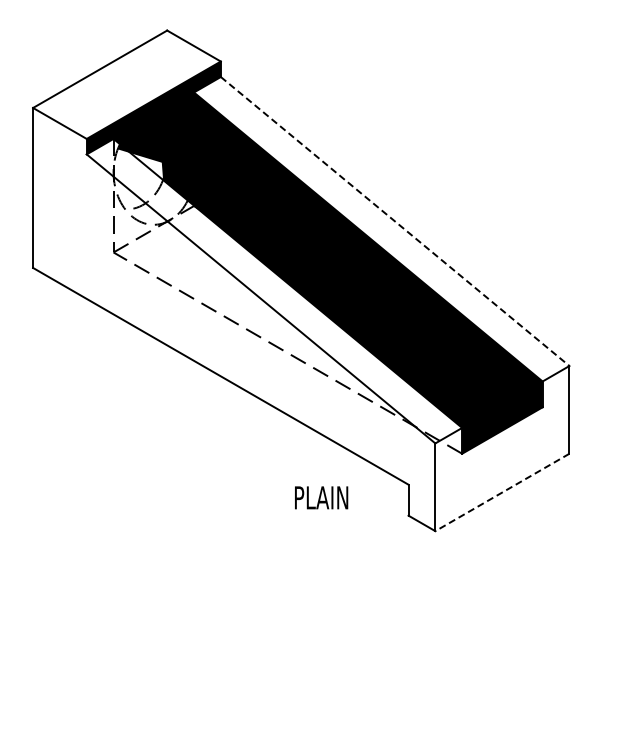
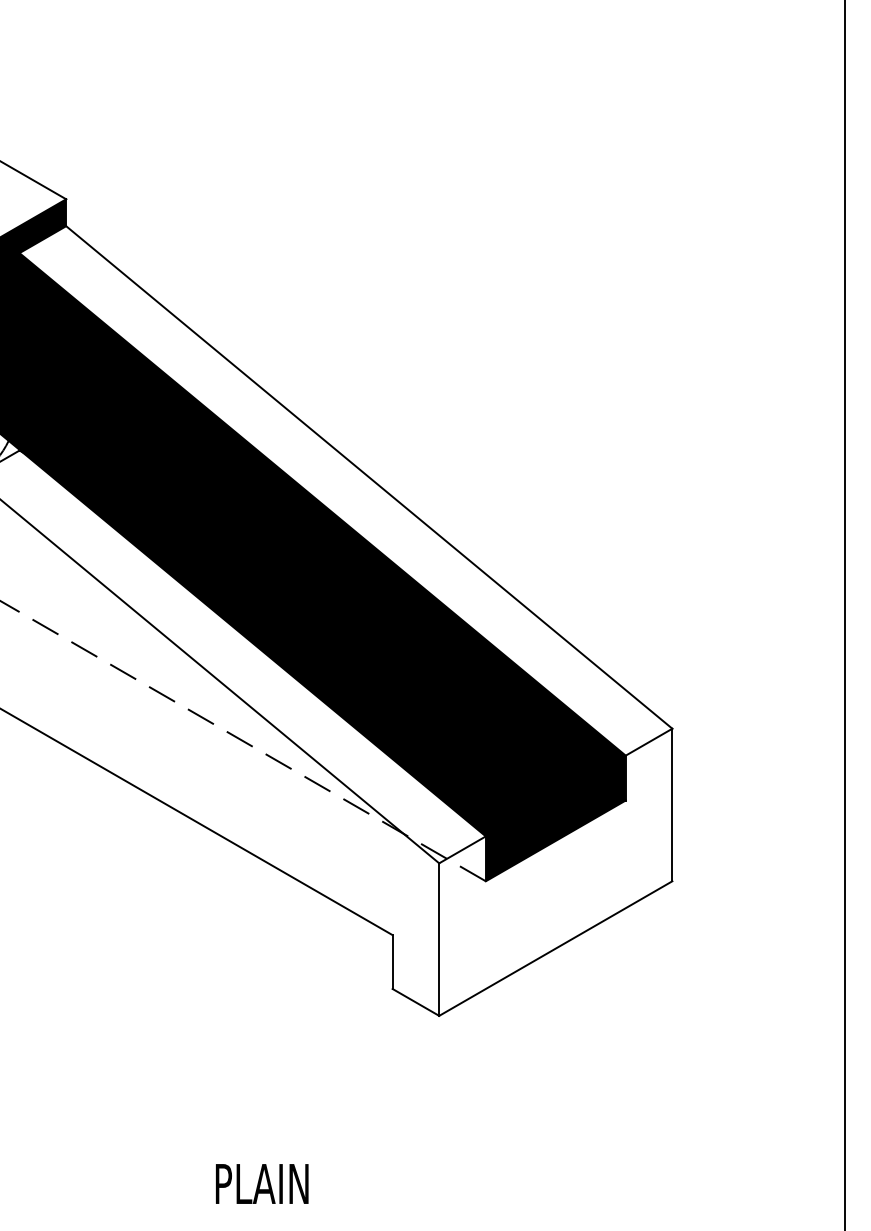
line: (395, 221) -> (369, 477), dashed -> solid
line: (501, 492) -> (554, 948), dashed -> solid
text: (321, 497) -> (262, 1183), moved

